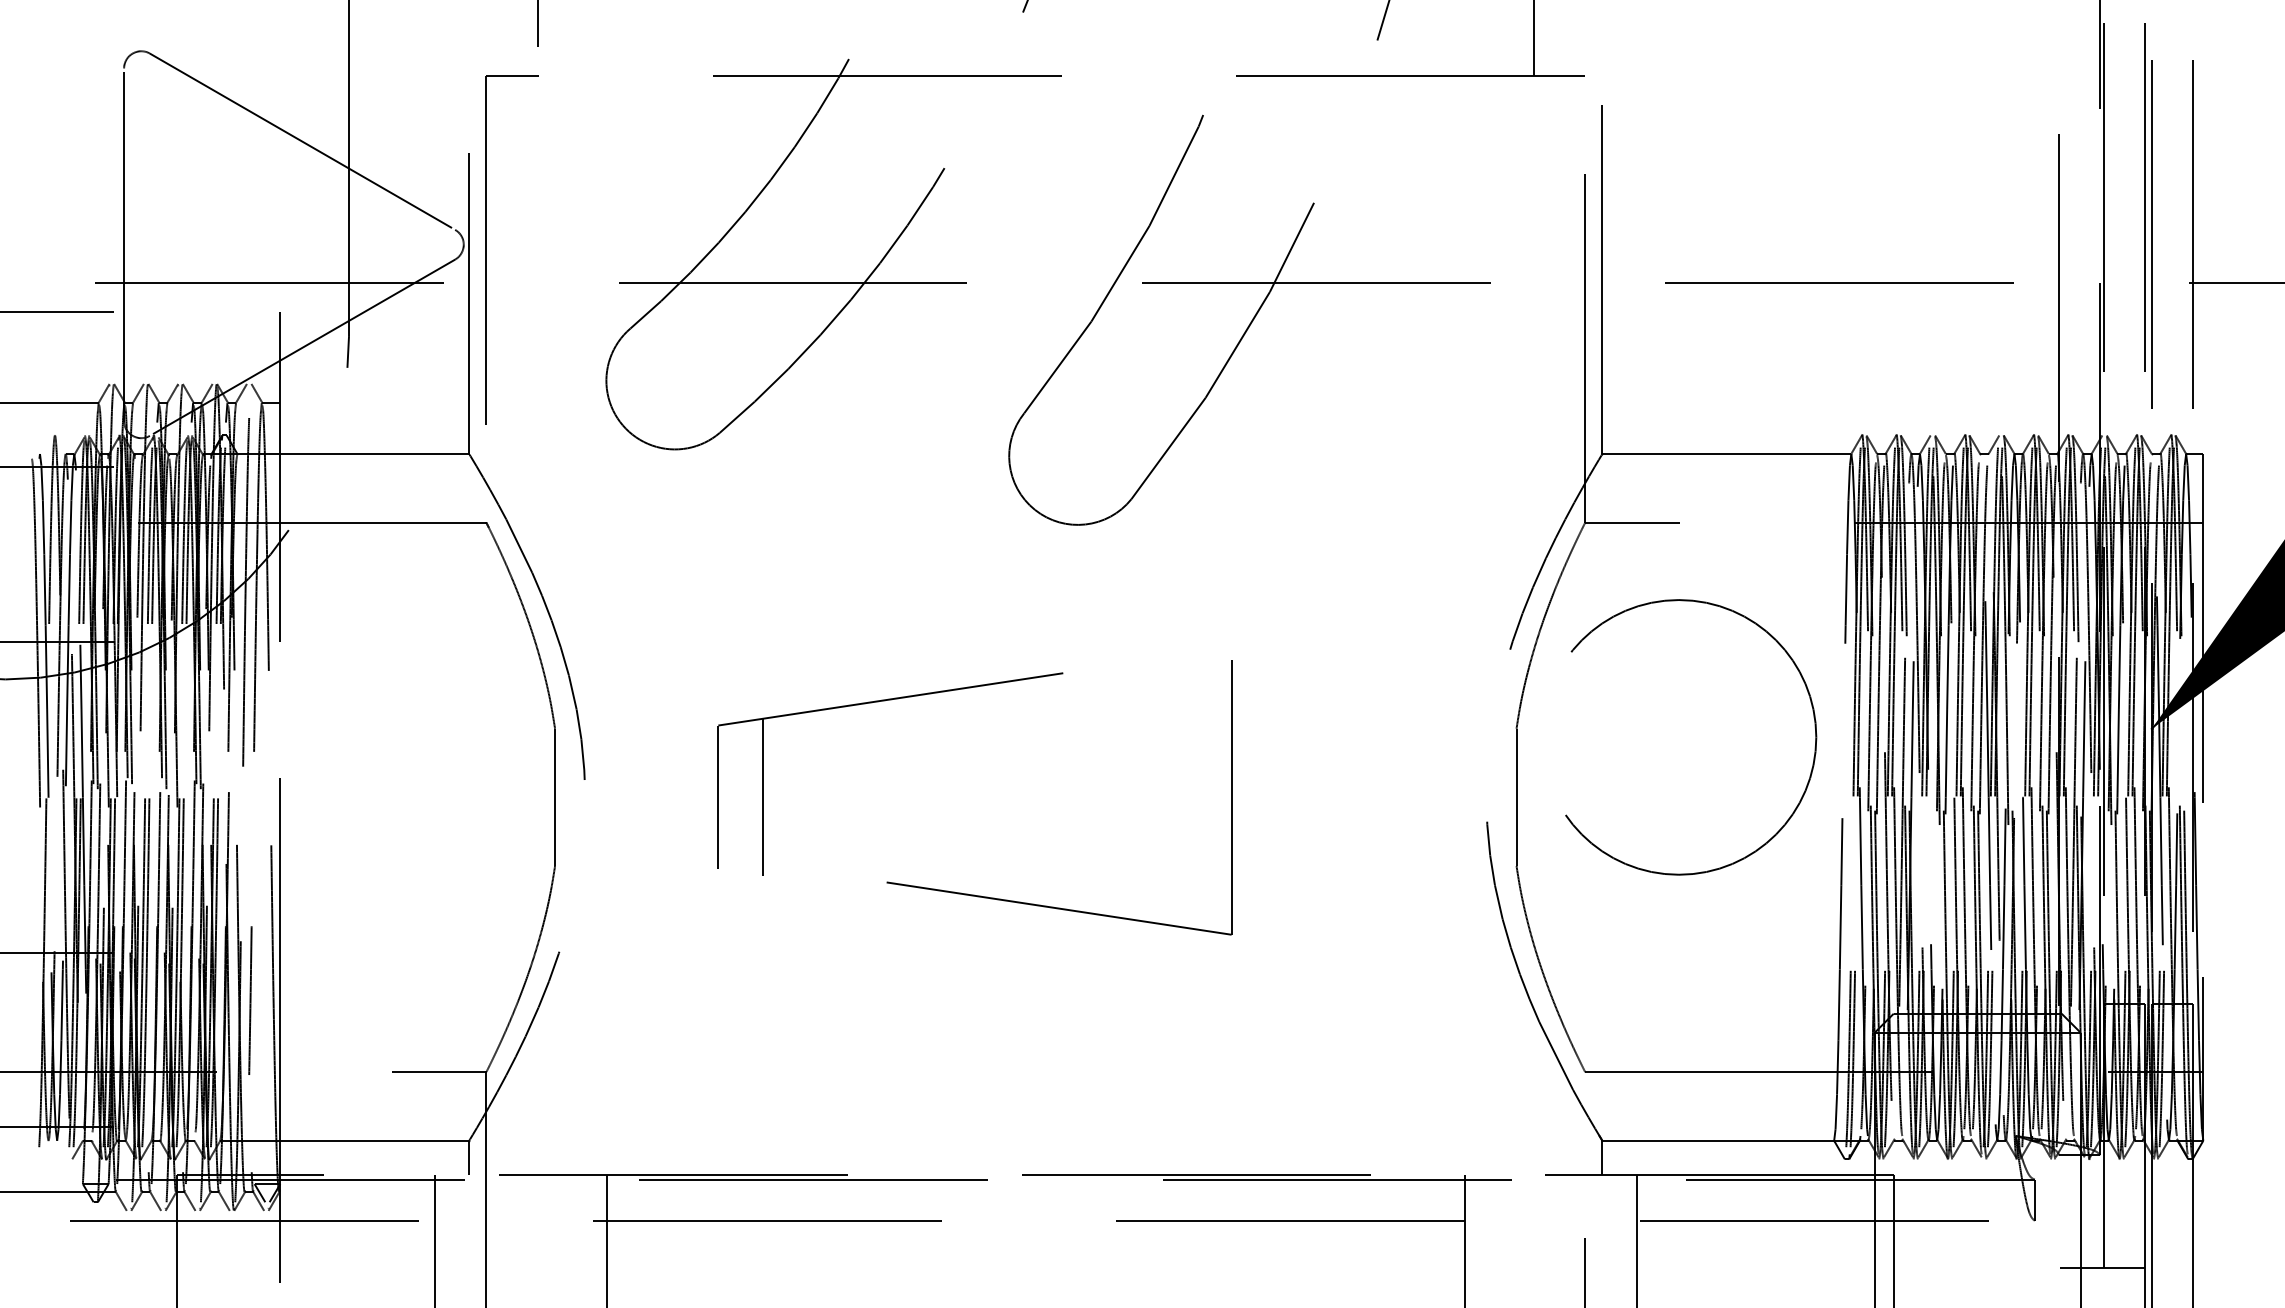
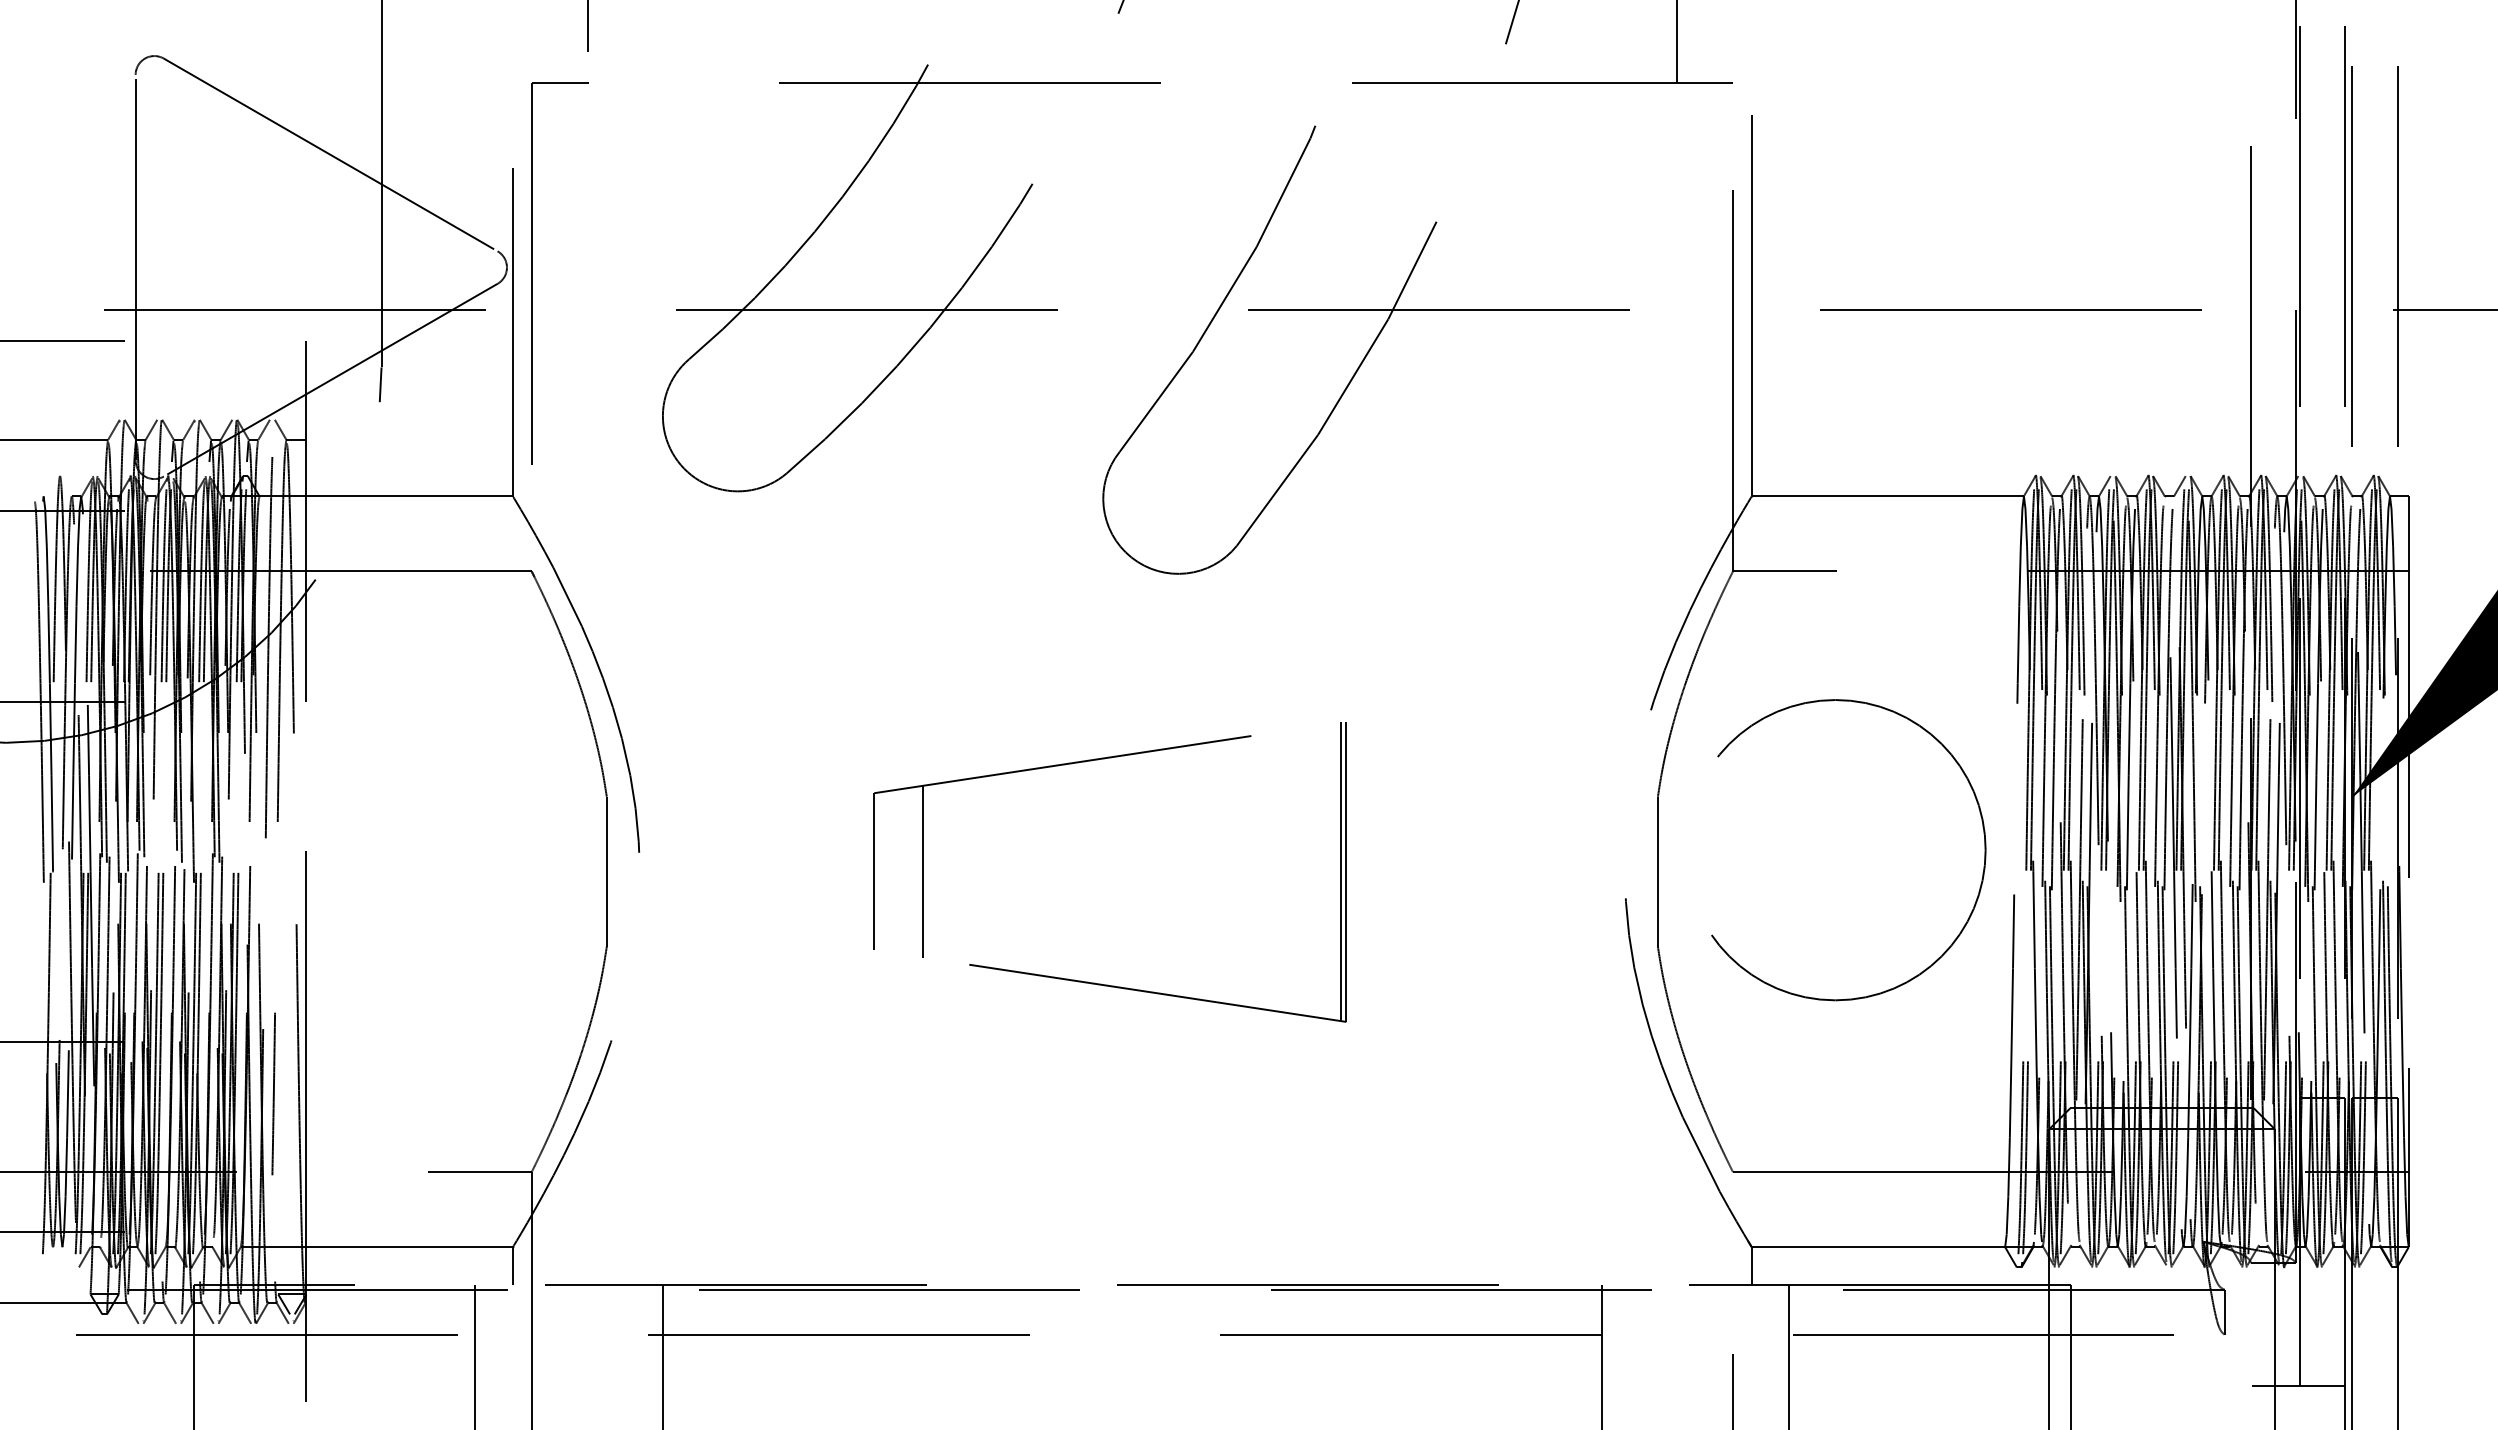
part: (881, 702) -> (1052, 767), moved
circle: (1690, 737) -> (1848, 850), moved
line: (1227, 797) -> (1341, 871), added

